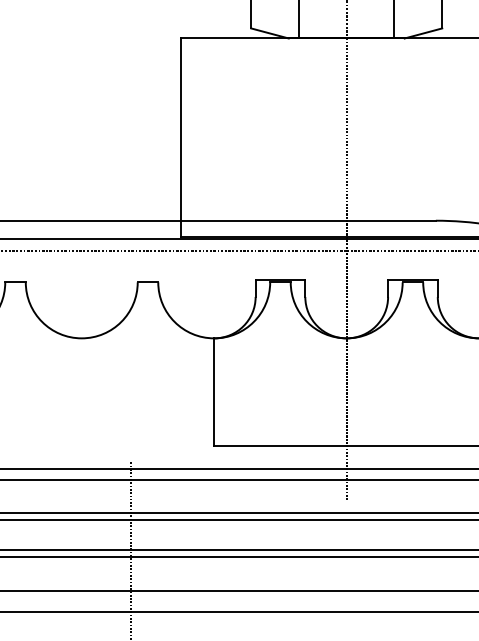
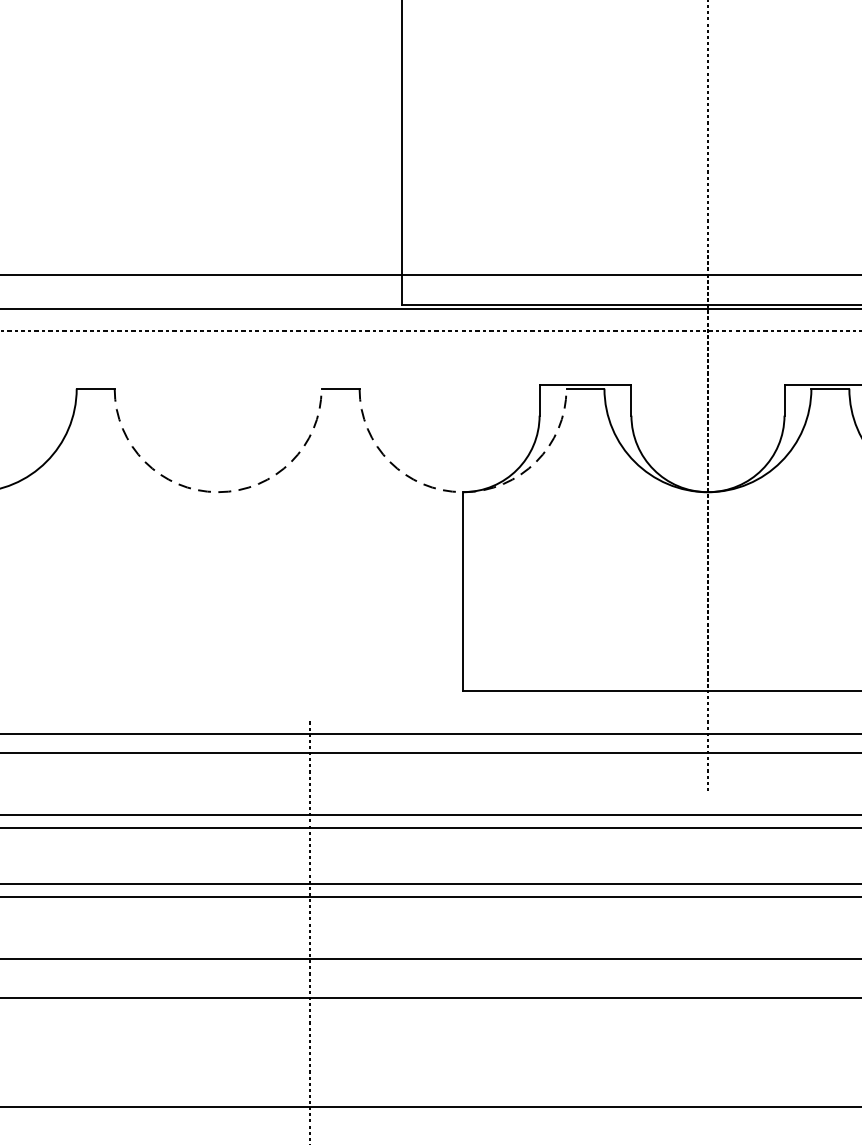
arc: (81, 338) -> (217, 492), solid -> dashed
arc: (214, 338) -> (463, 492), solid -> dashed

